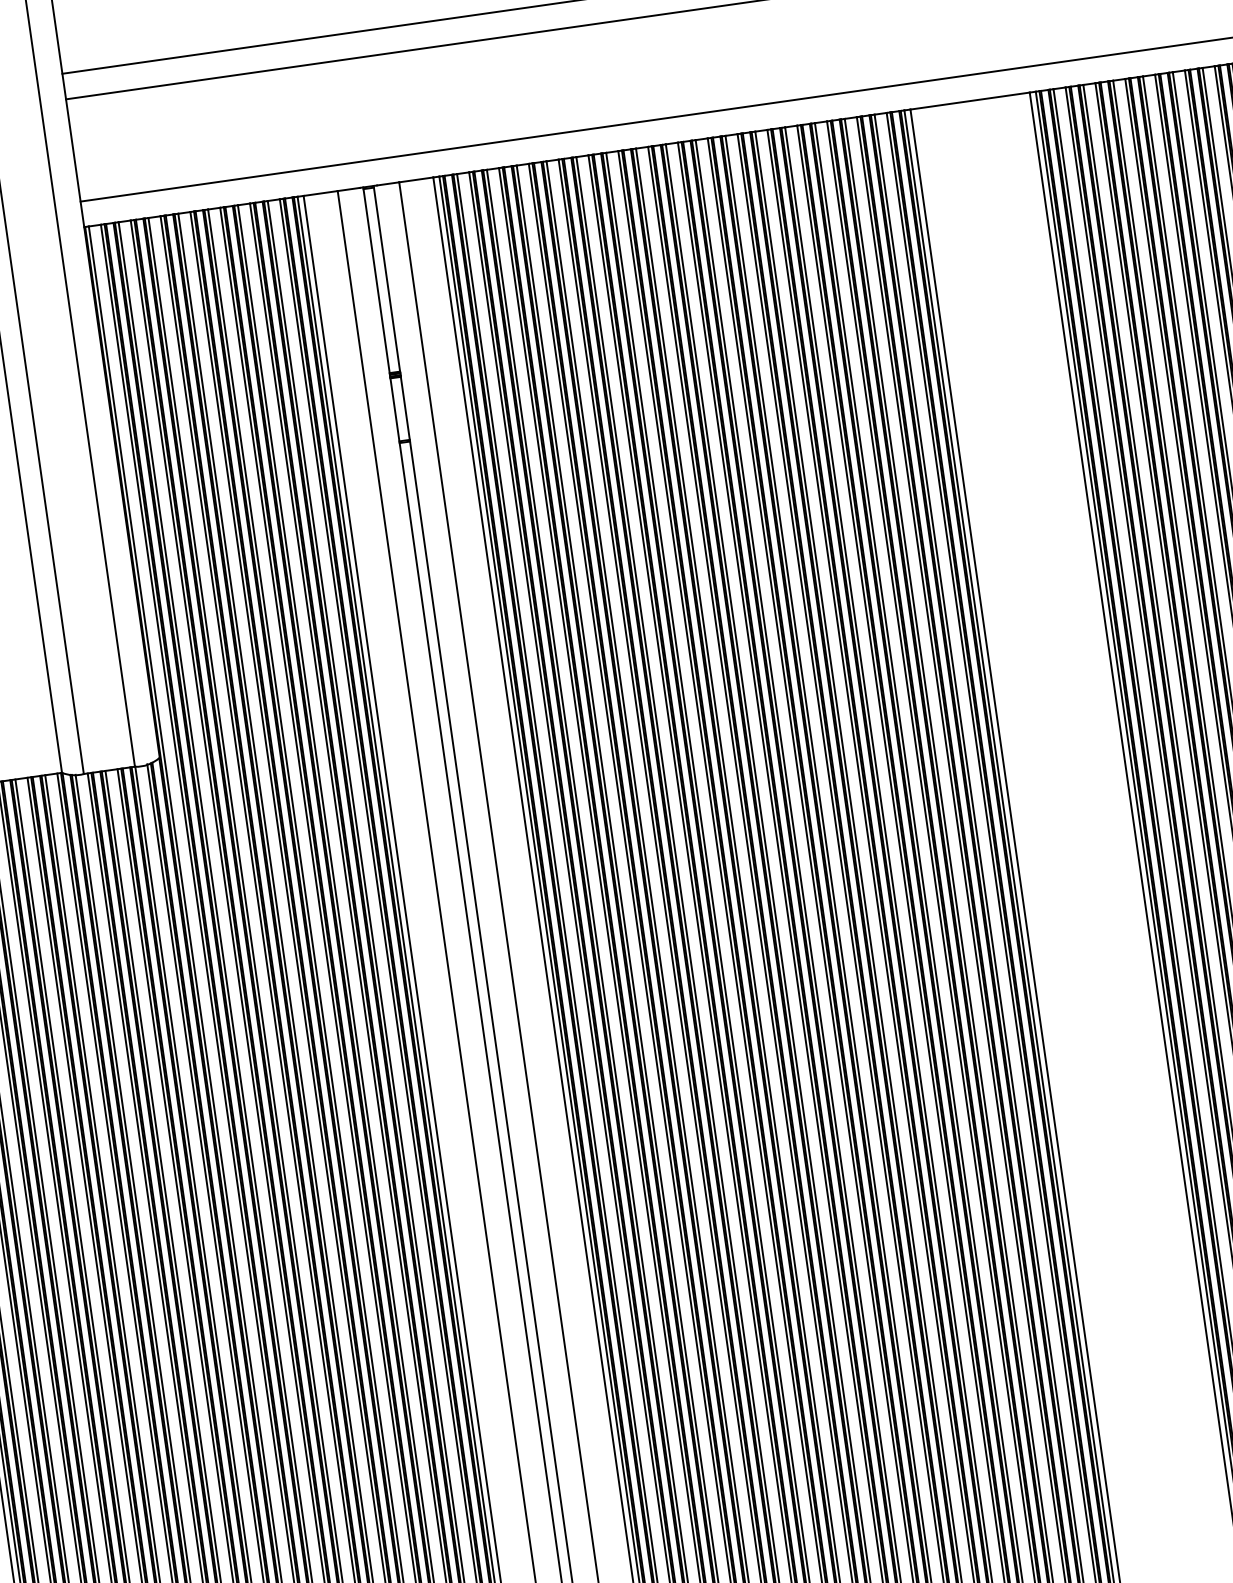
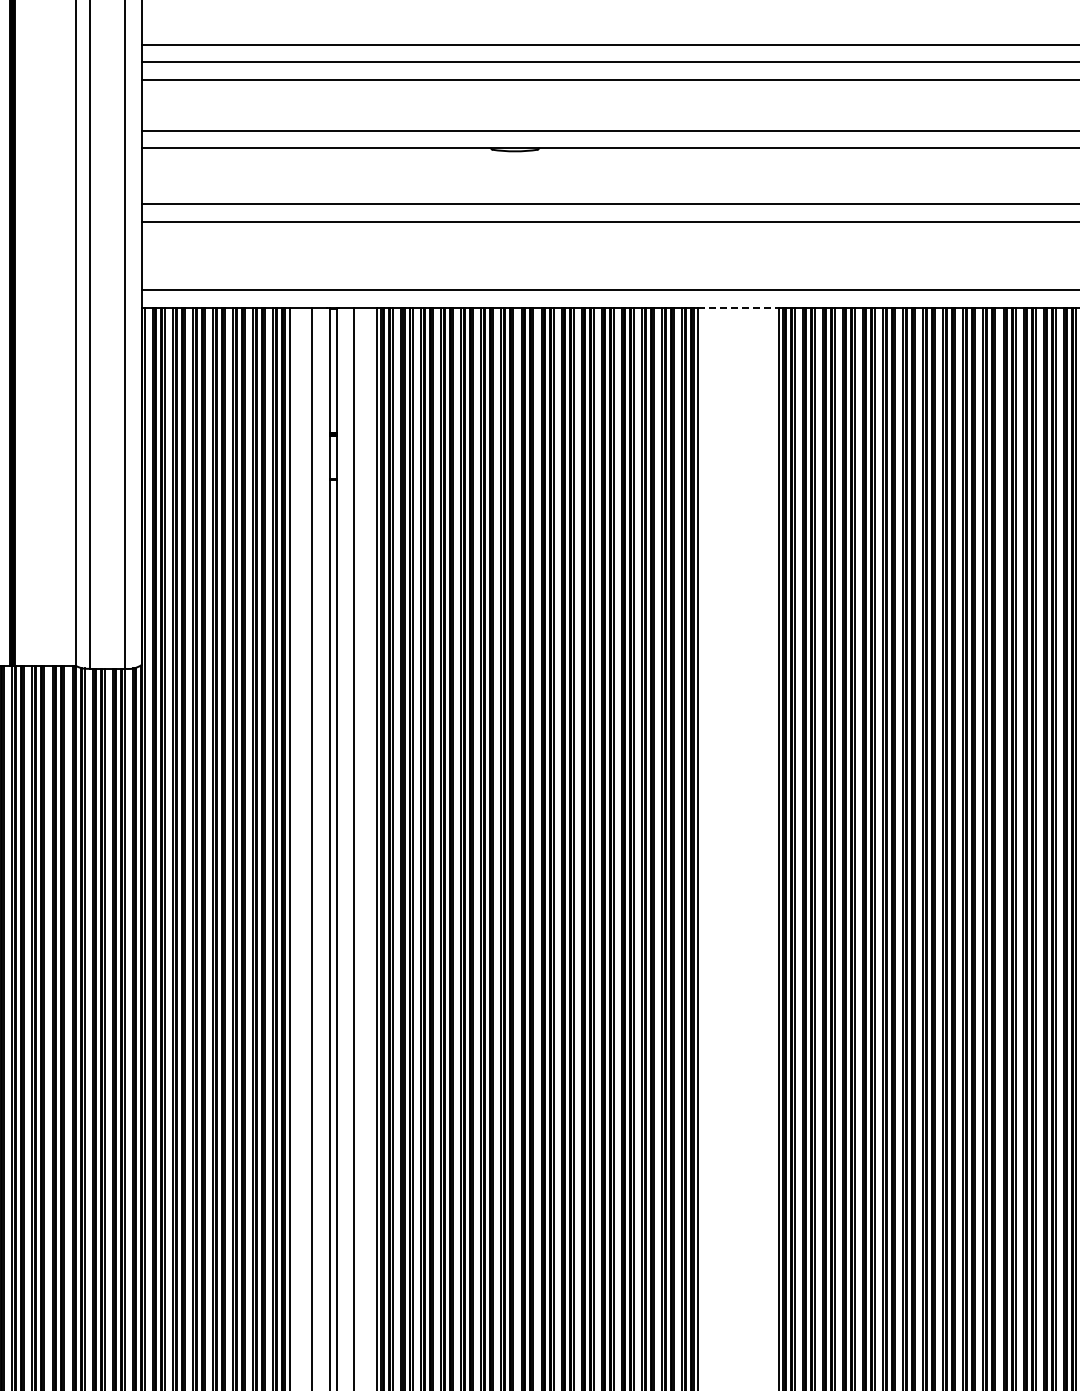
line: (970, 100) -> (738, 307), solid -> dashed

